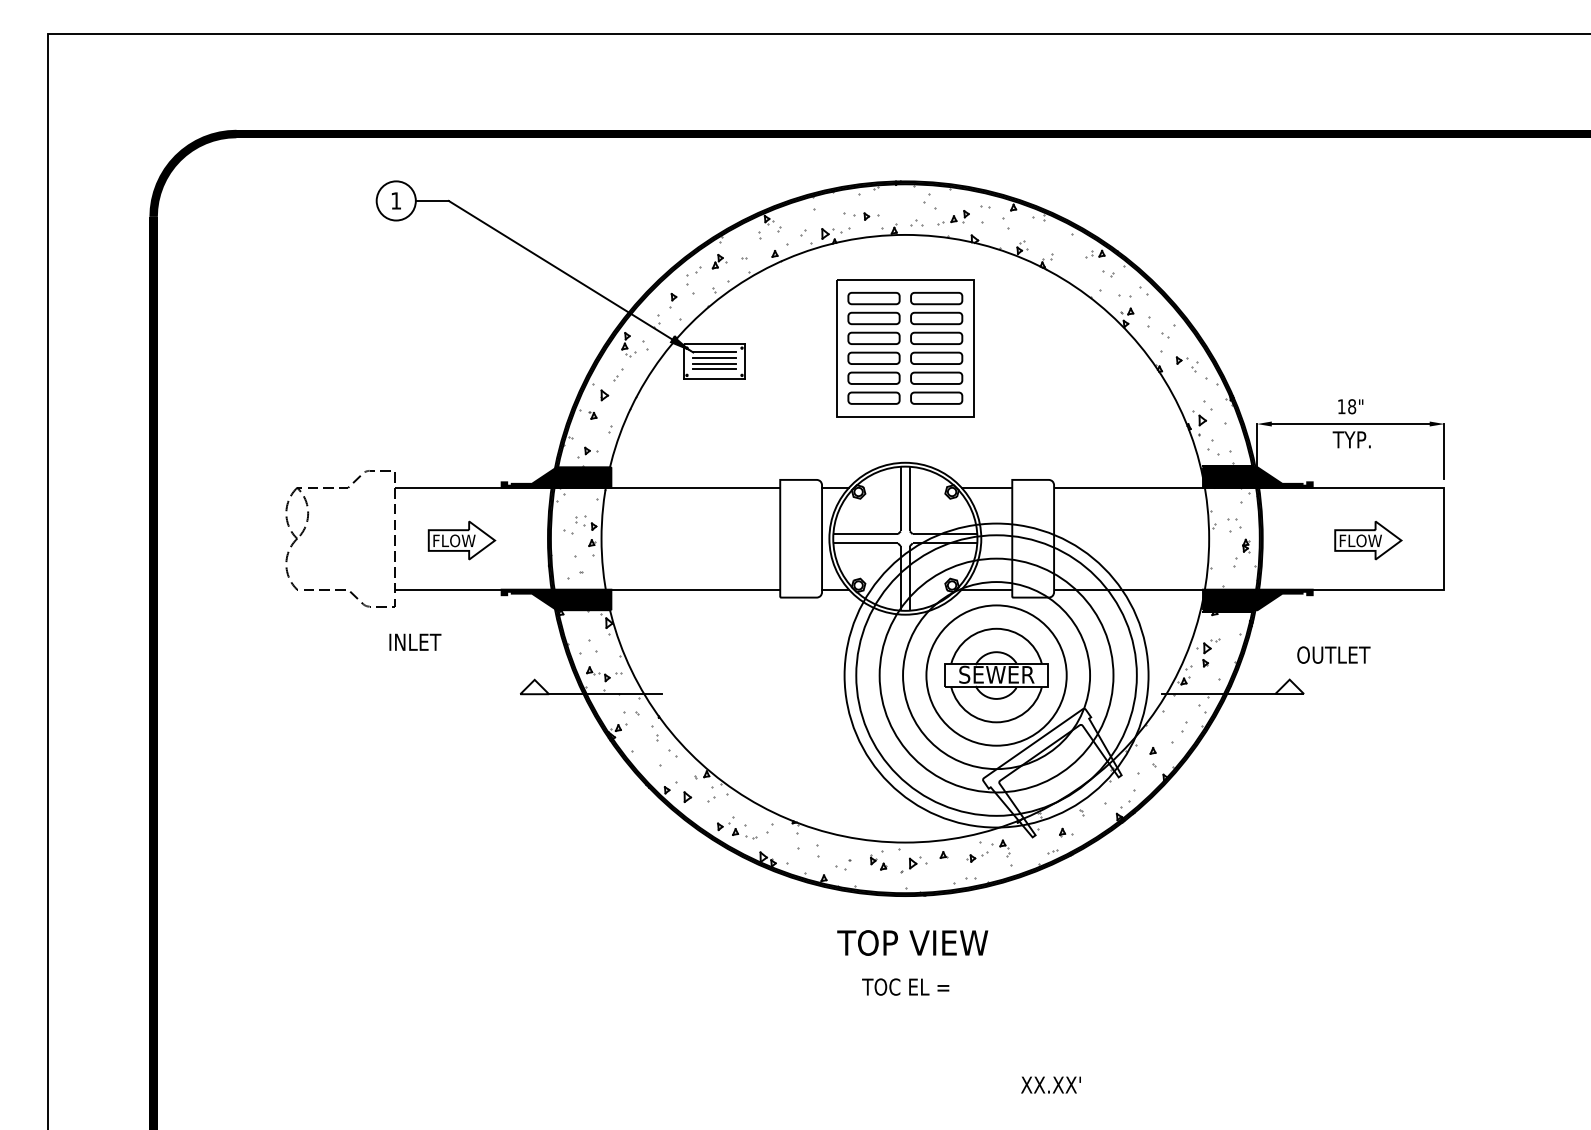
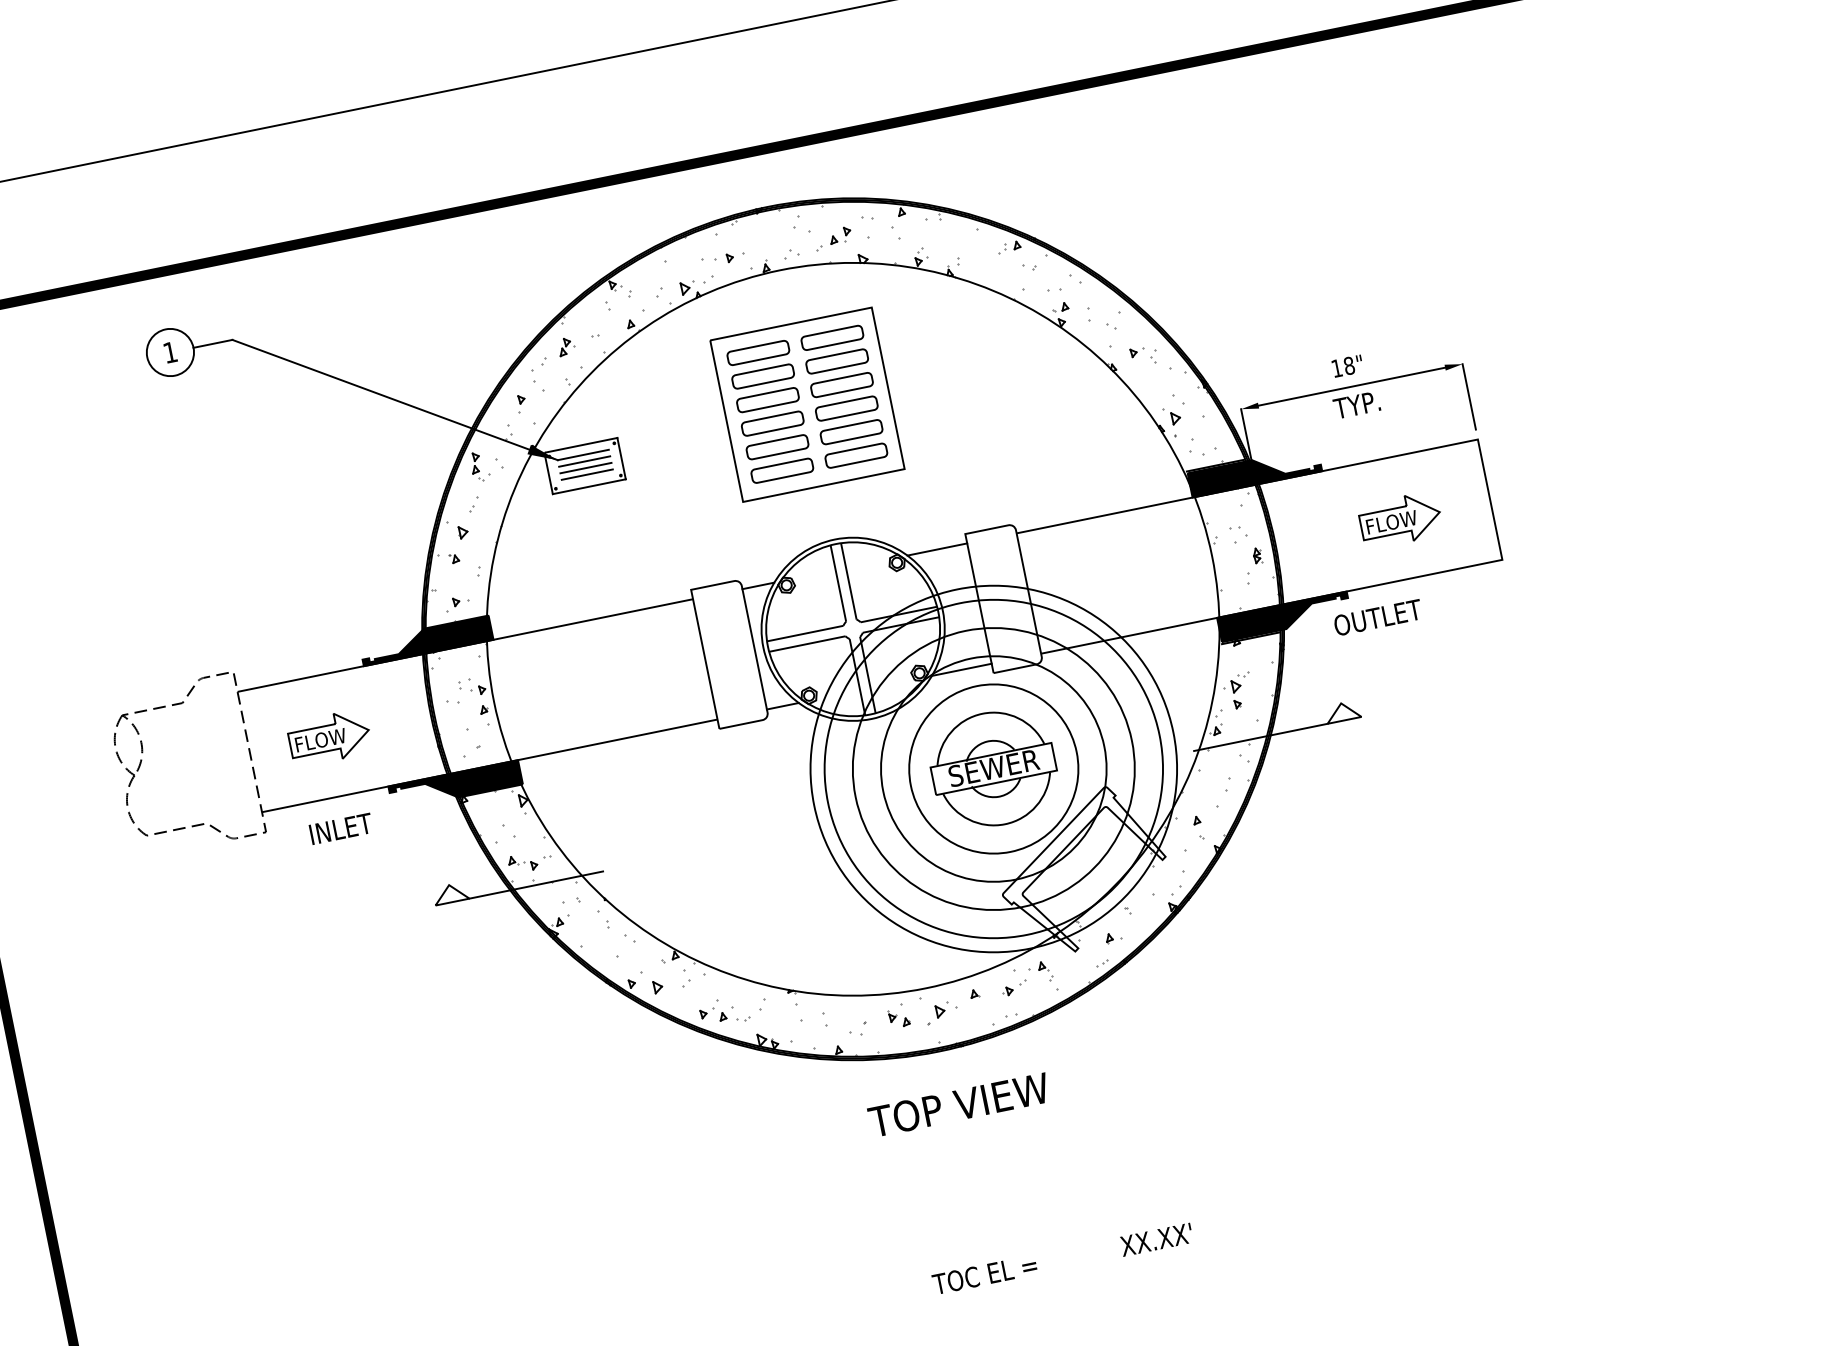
text: (415, 641) -> (341, 827), moved
text: (1333, 654) -> (1377, 617), moved
text: (905, 986) -> (984, 1274), moved

